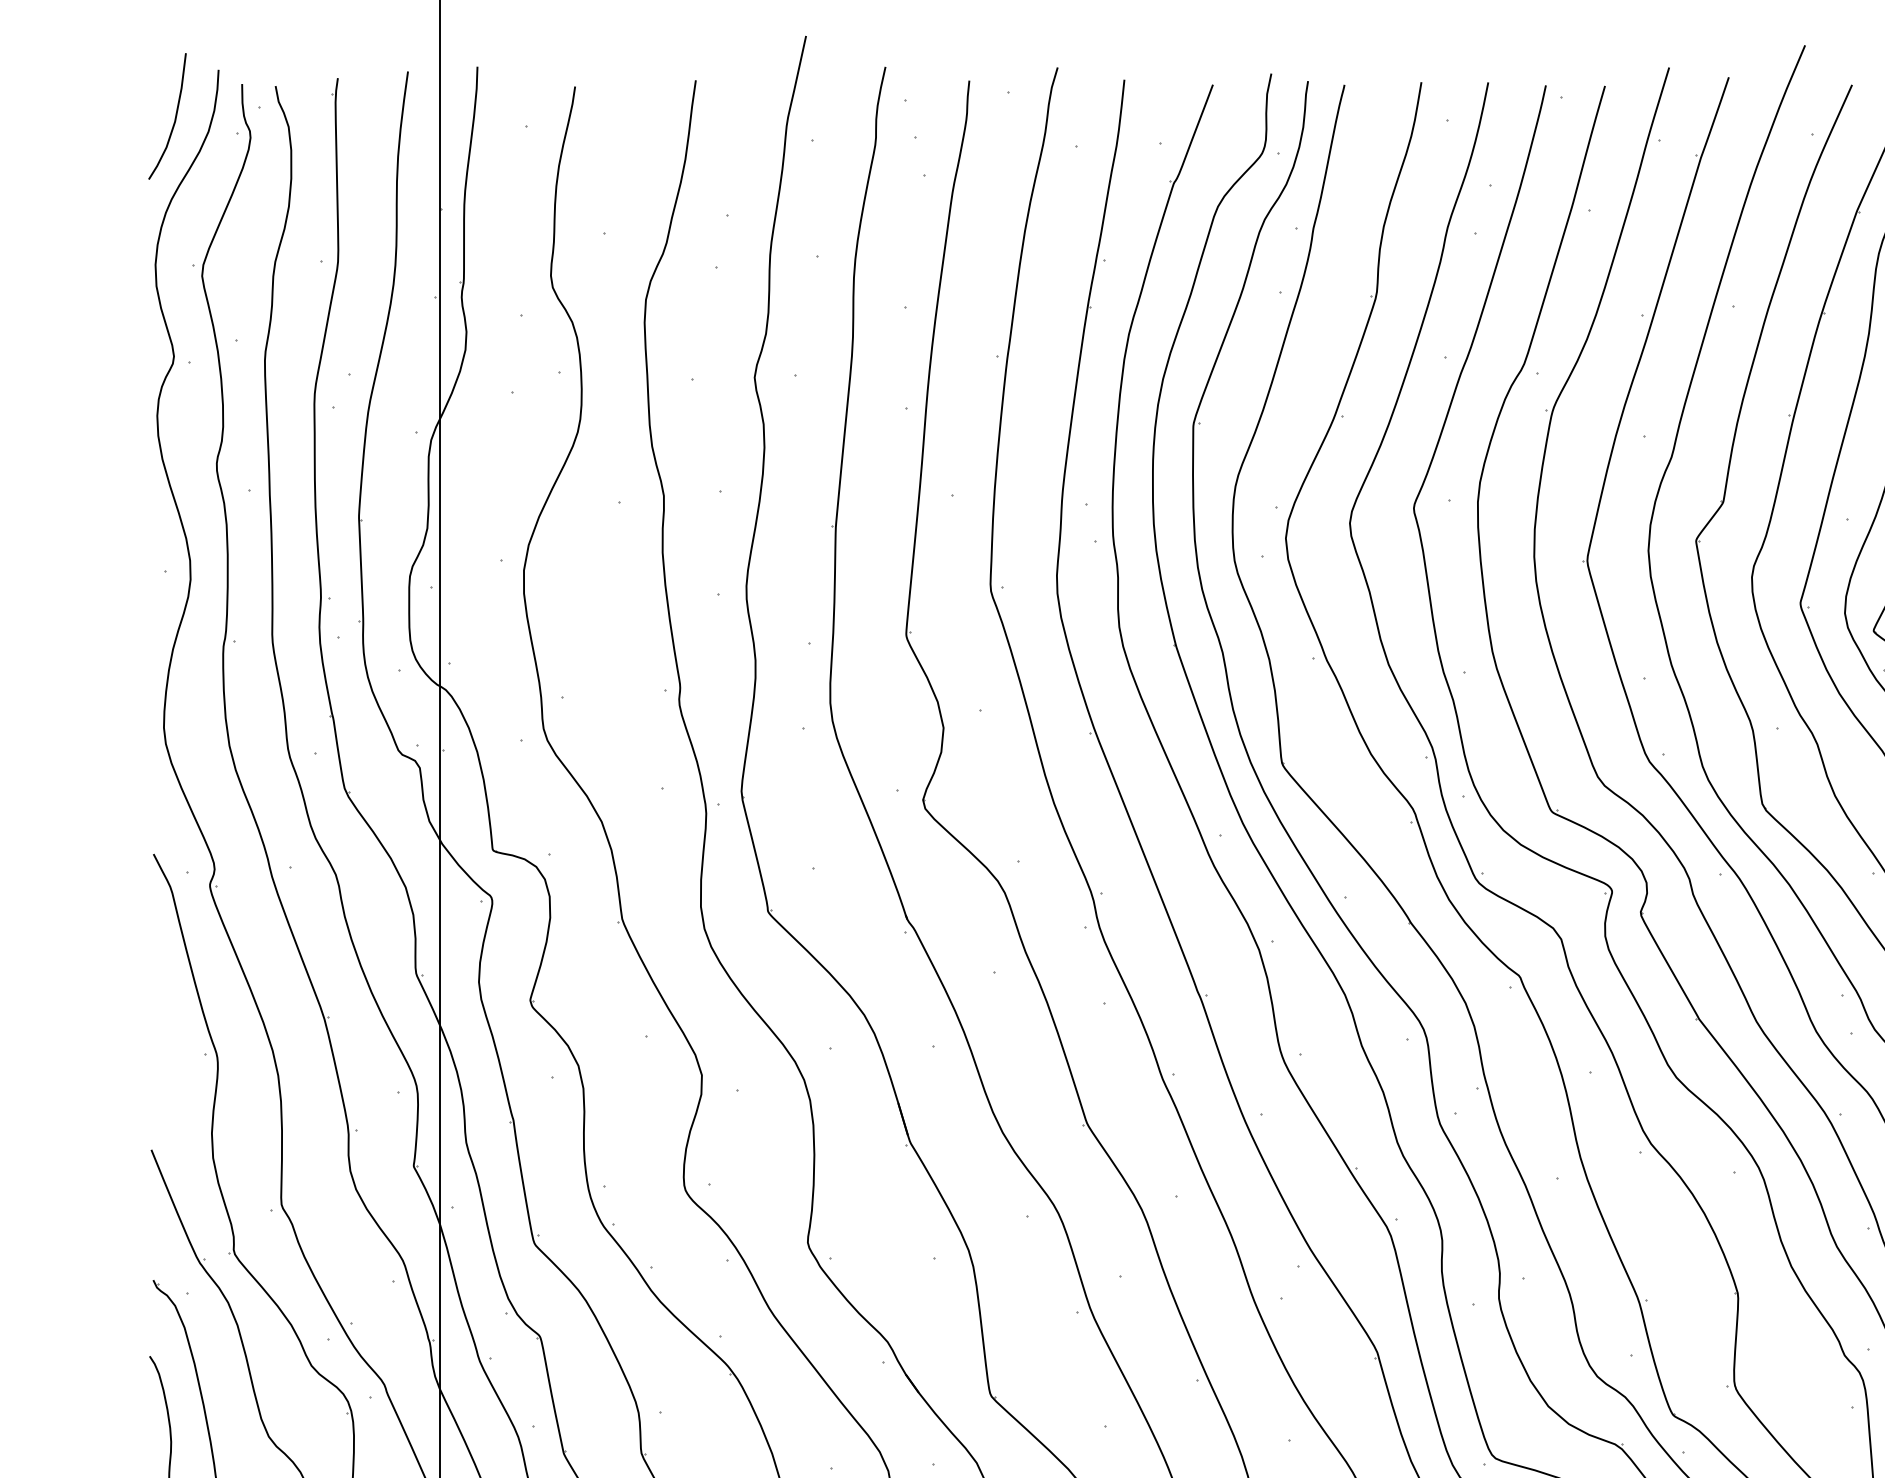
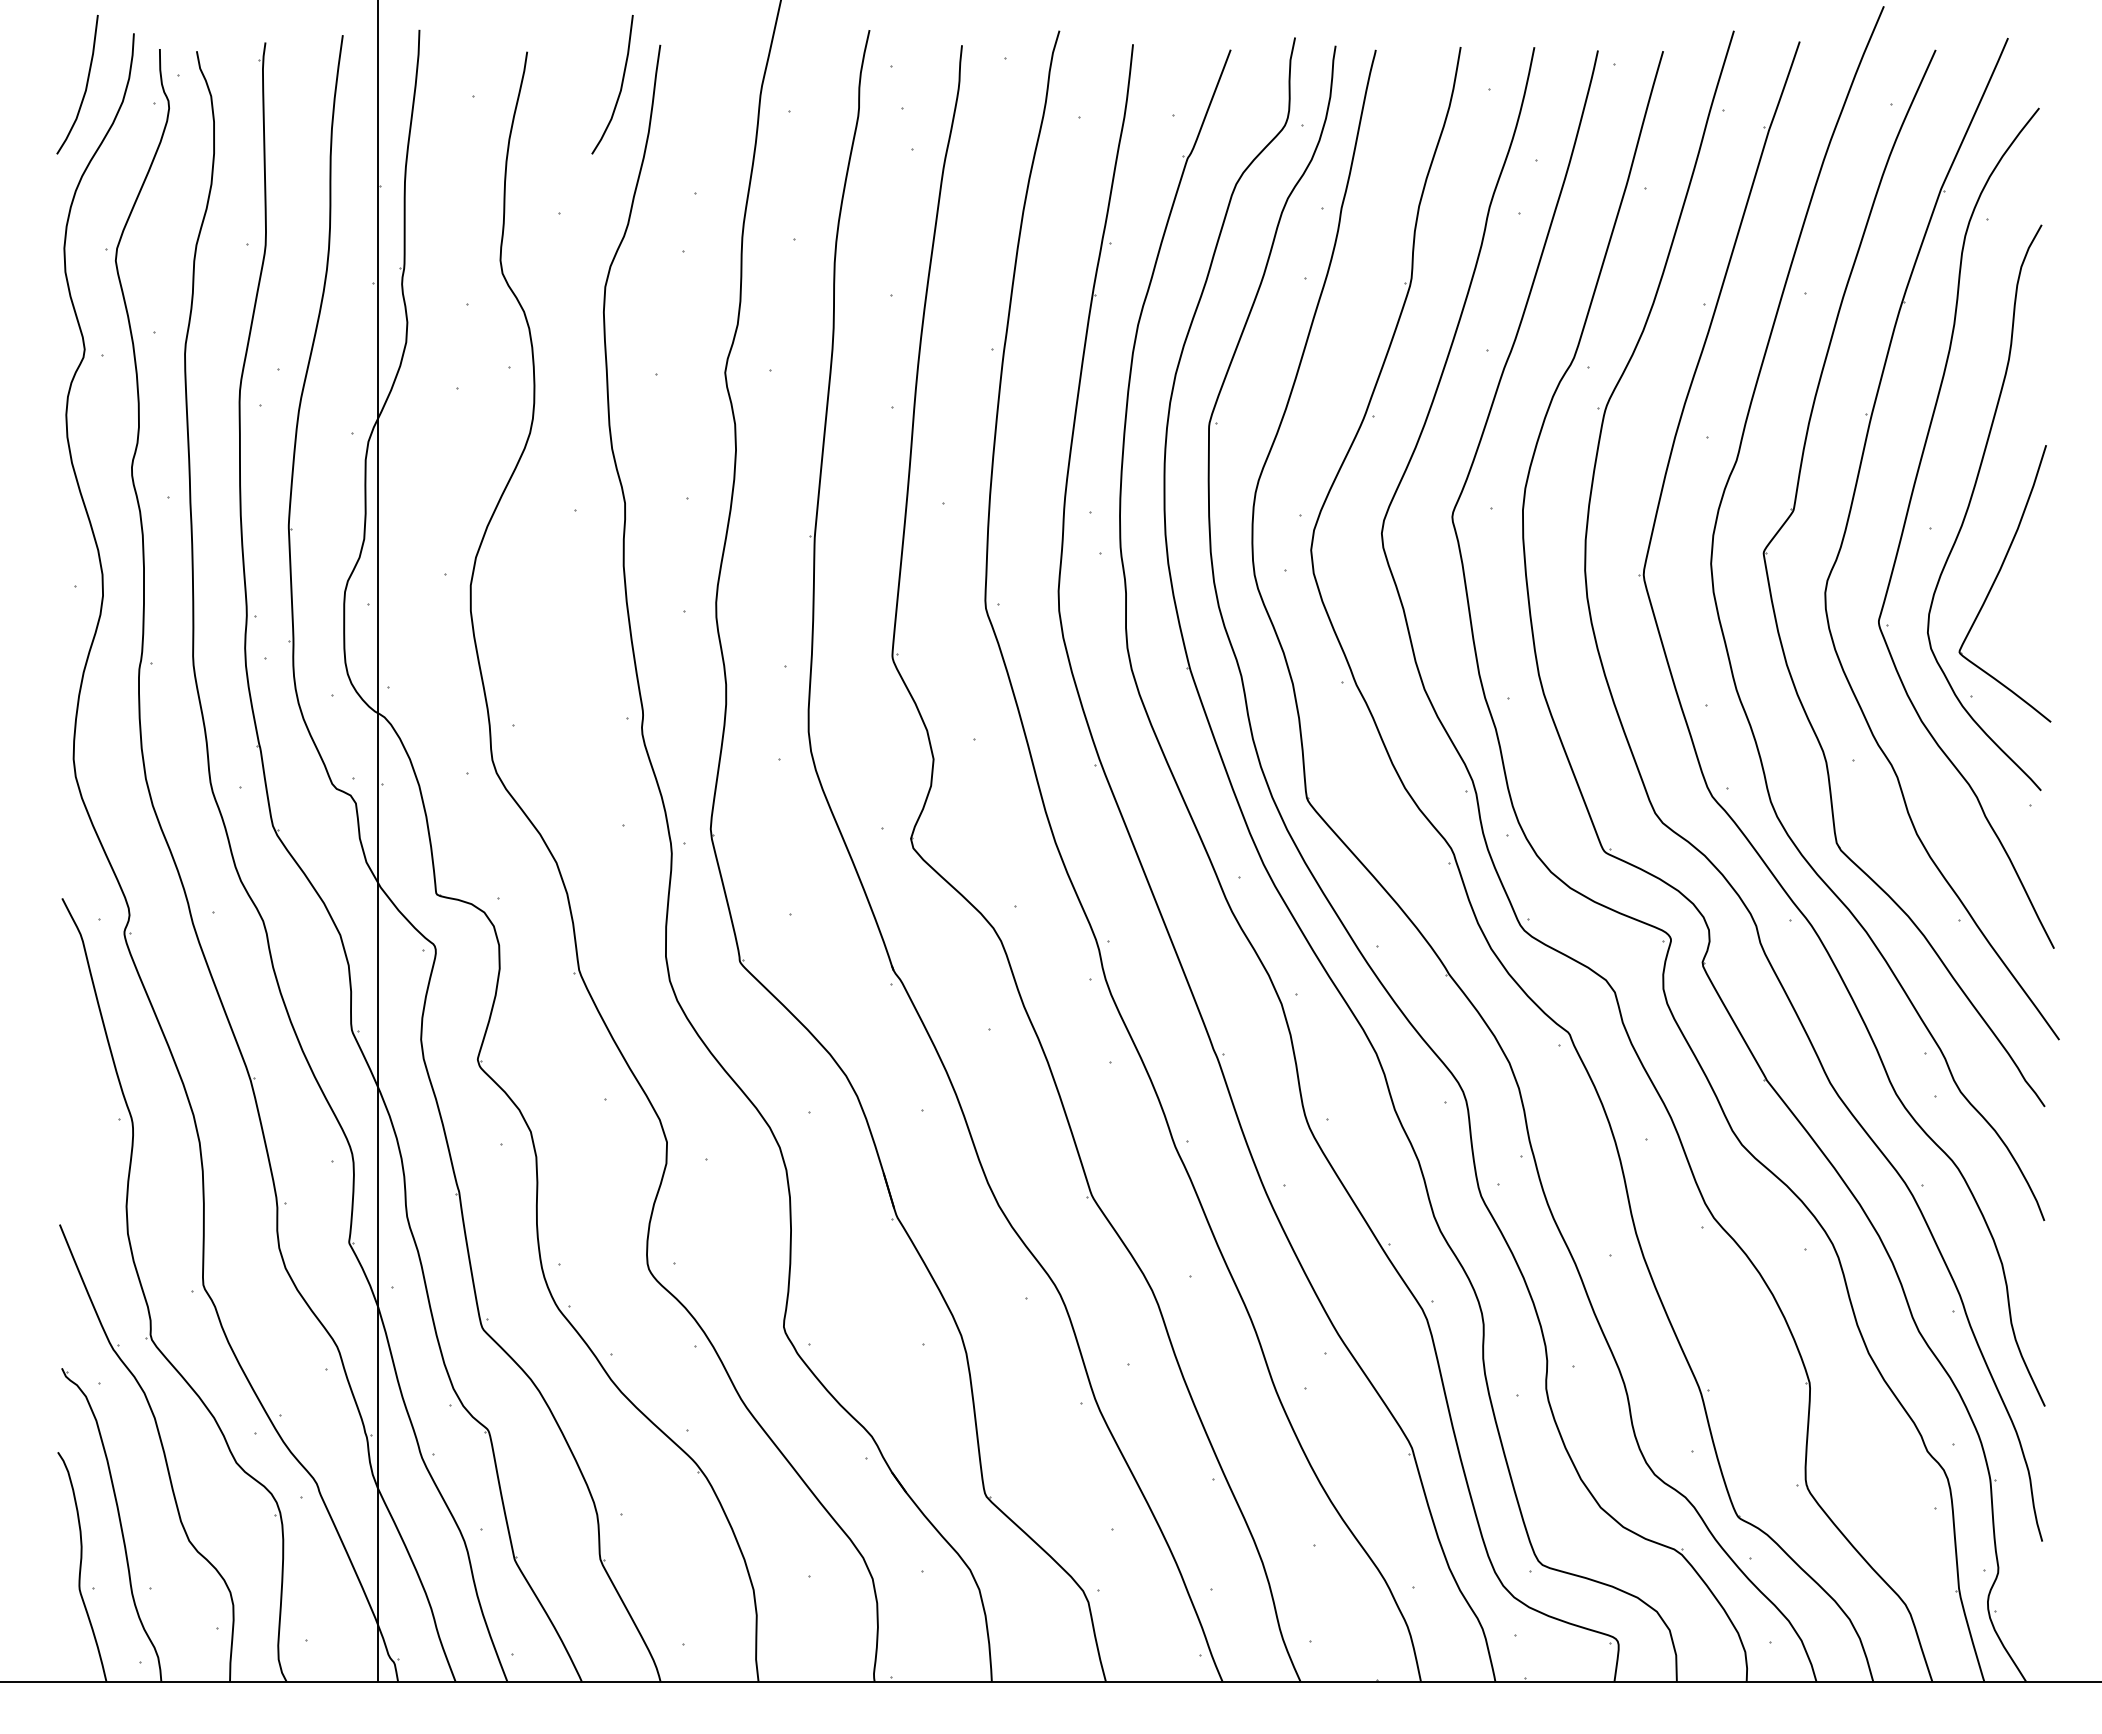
curve: (659, 118) -> (620, 86), added

